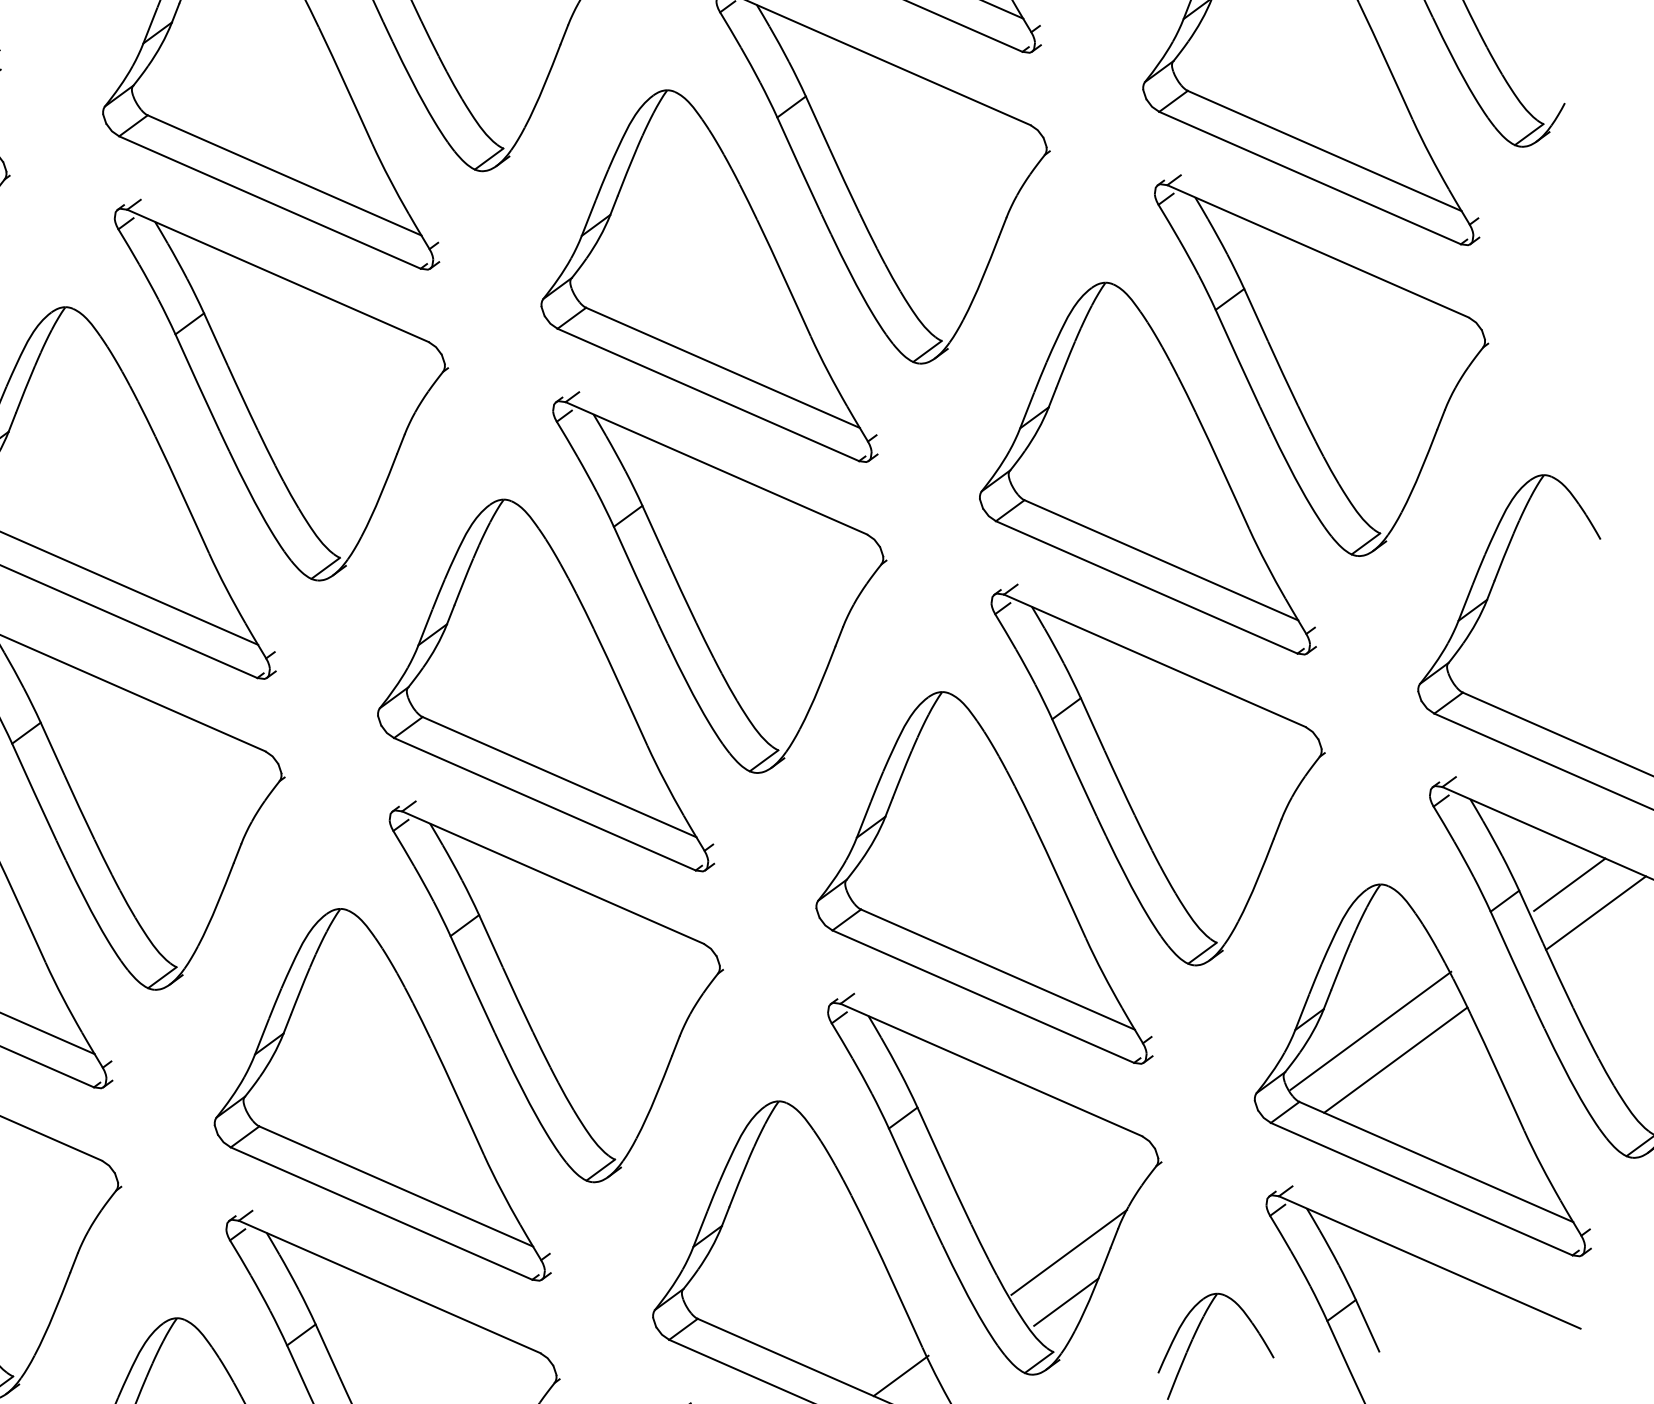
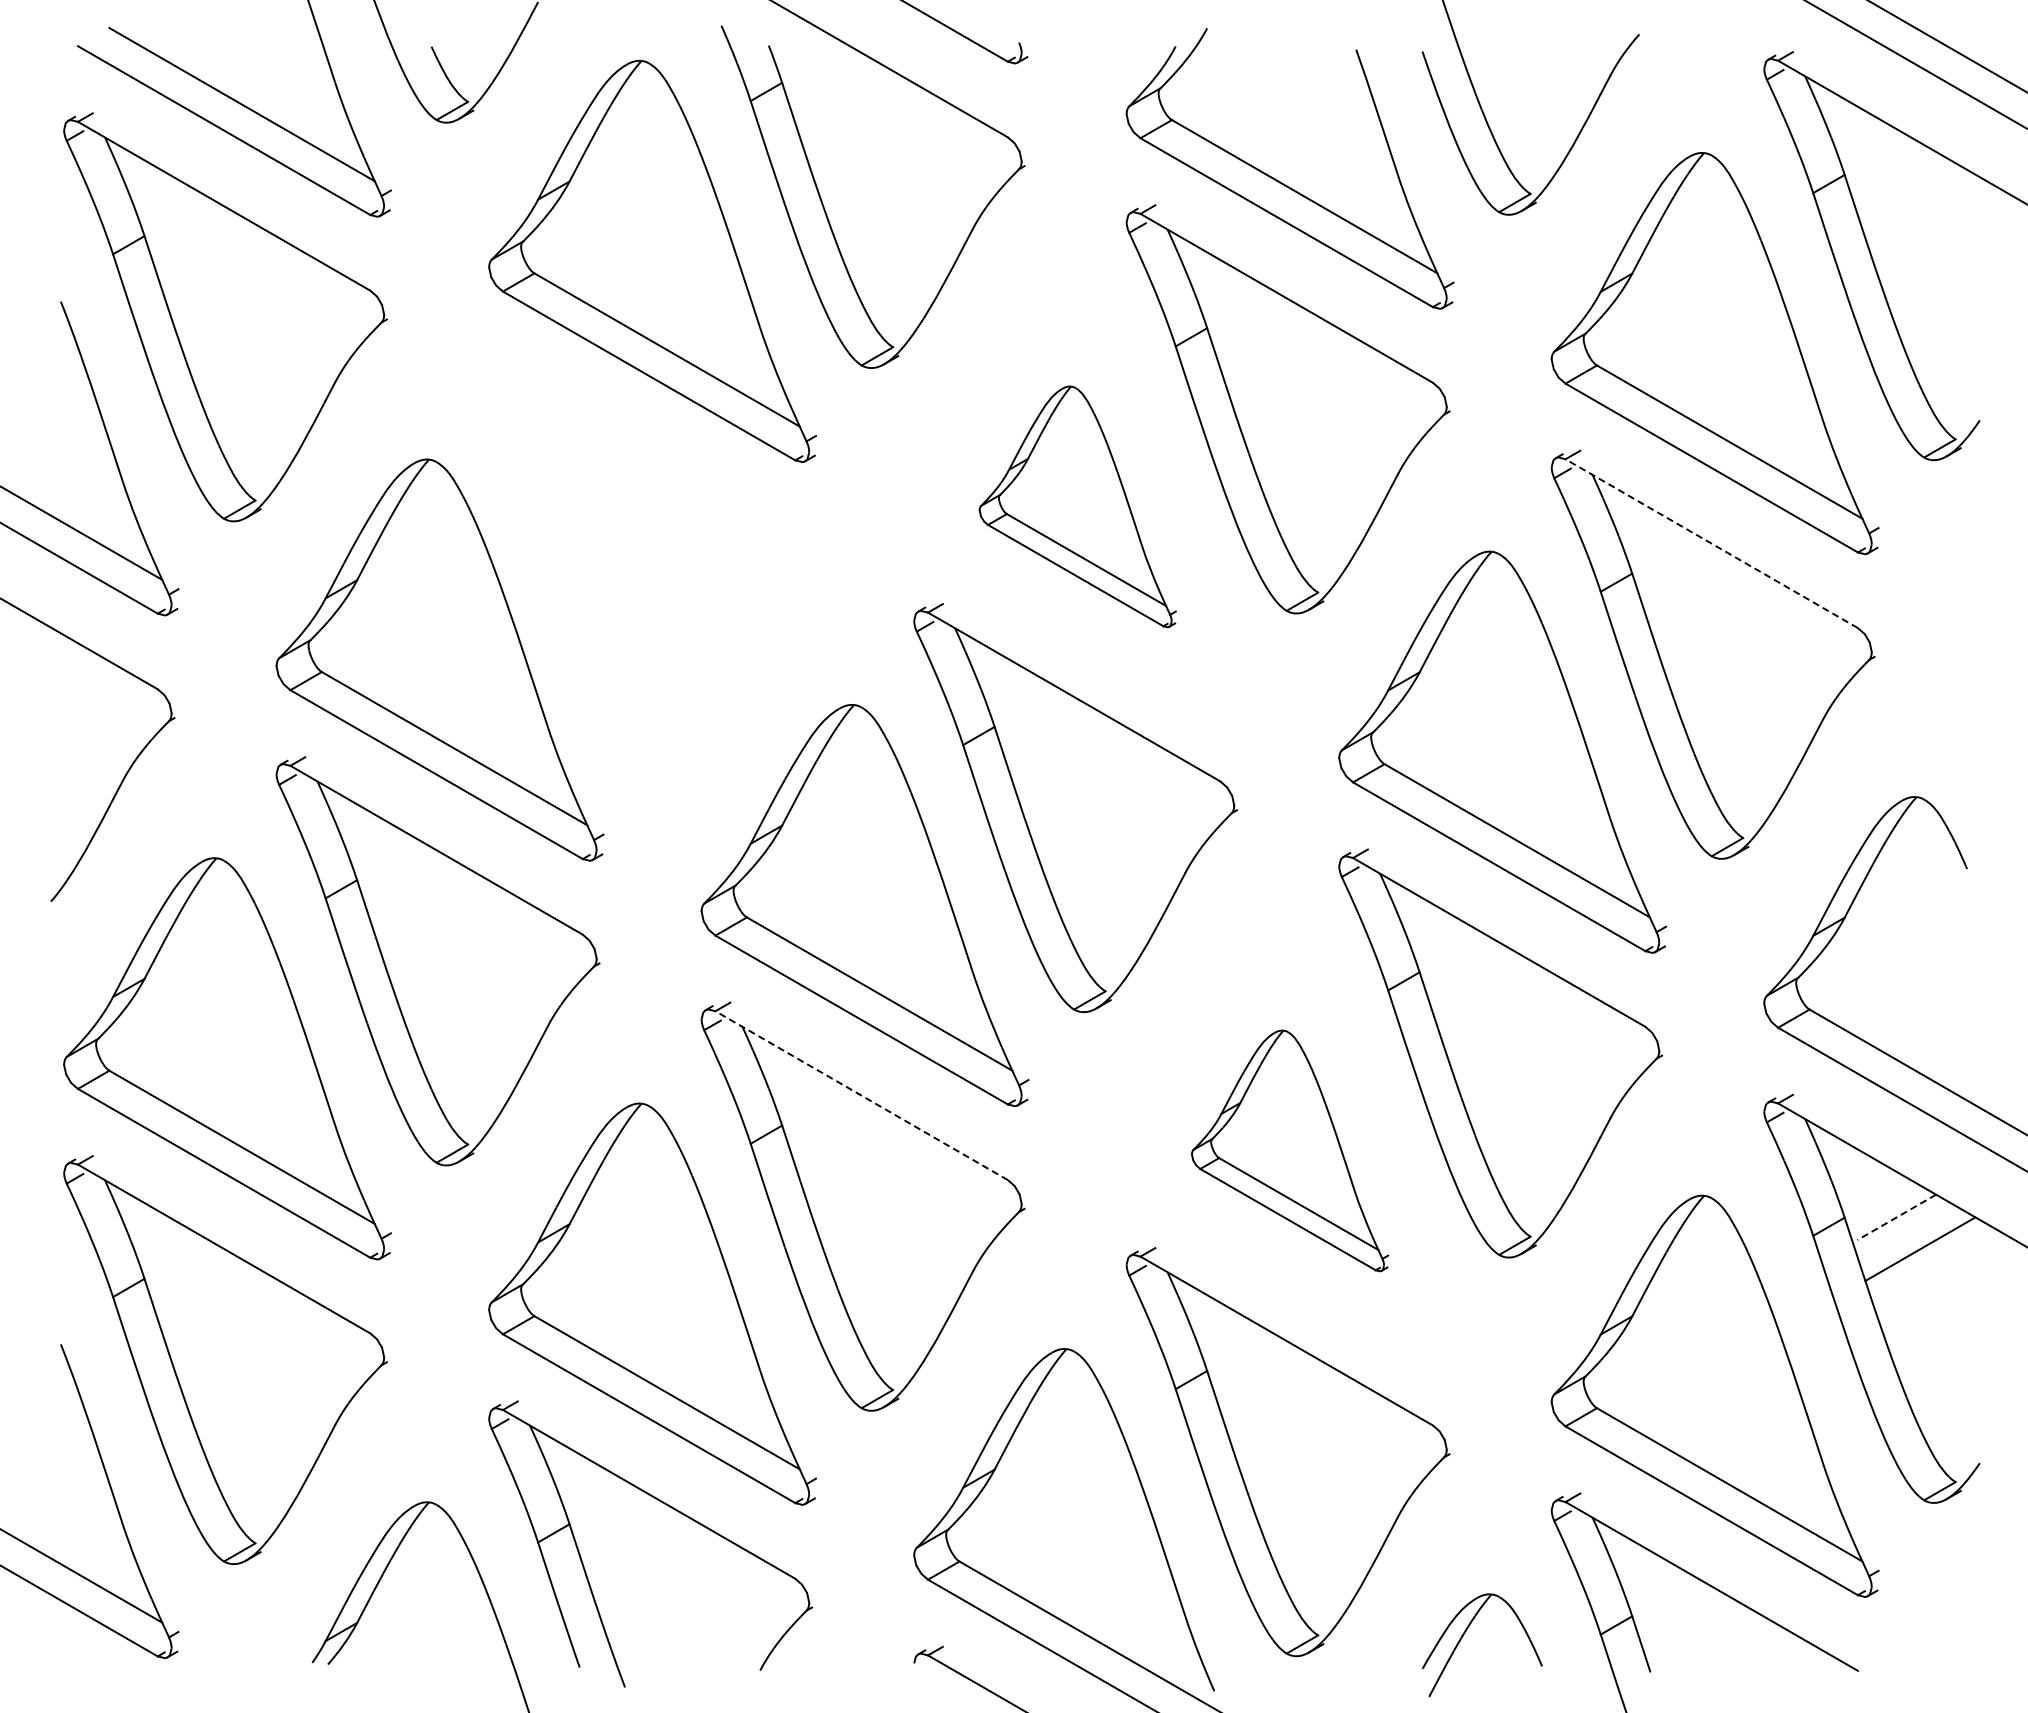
line: (1317, 251) -> (1711, 543), solid -> dashed
part: (699, 283) -> (1077, 506), size x0.6
part: (291, 383) -> (650, 562), removed
line: (552, 877) -> (861, 1095), solid -> dashed
part: (973, 884) -> (1289, 1150), size x0.6
line: (1569, 884) -> (1896, 1217), solid -> dashed
line: (1370, 1030) -> (1677, 1343), removed
line: (1395, 1060) -> (1699, 1376), removed
line: (1069, 1252) -> (1345, 1535), removed
line: (1065, 1301) -> (1336, 1585), removed
line: (901, 1375) -> (1160, 1642), removed

